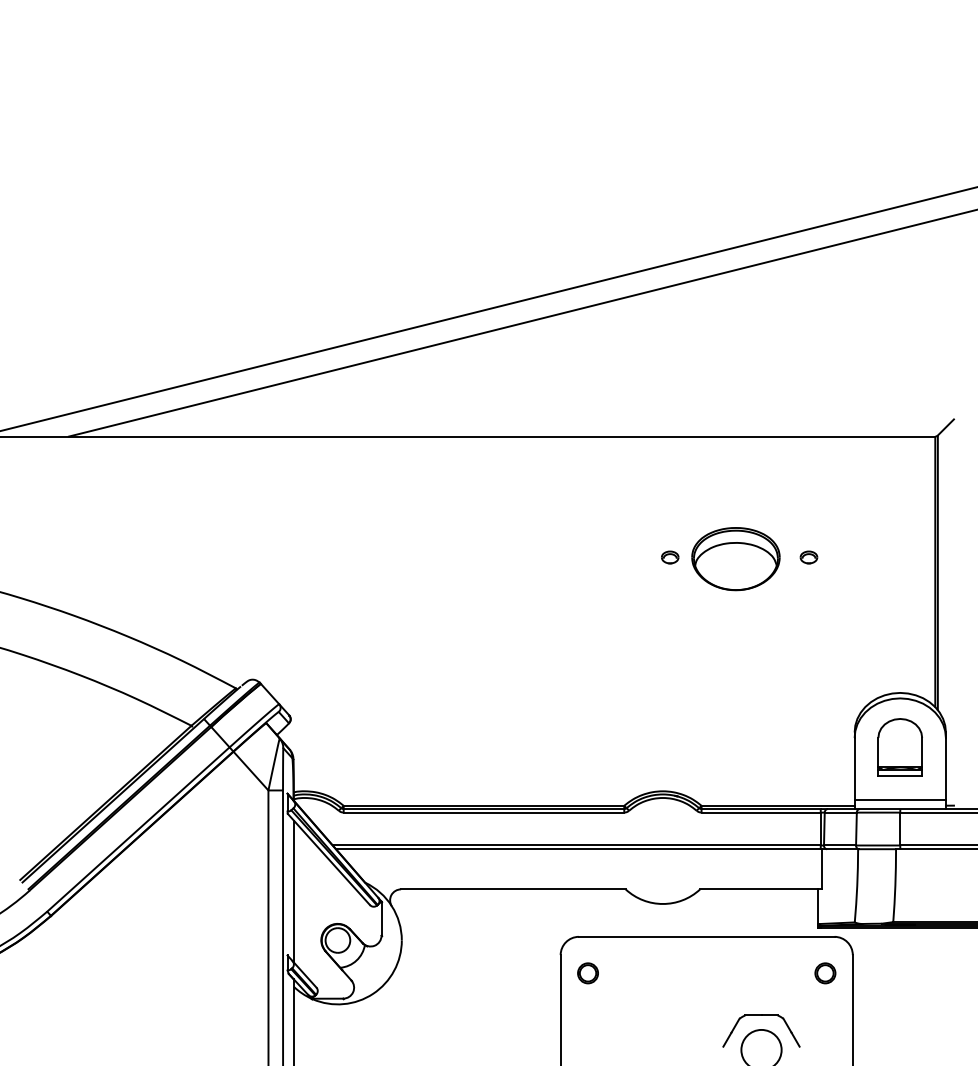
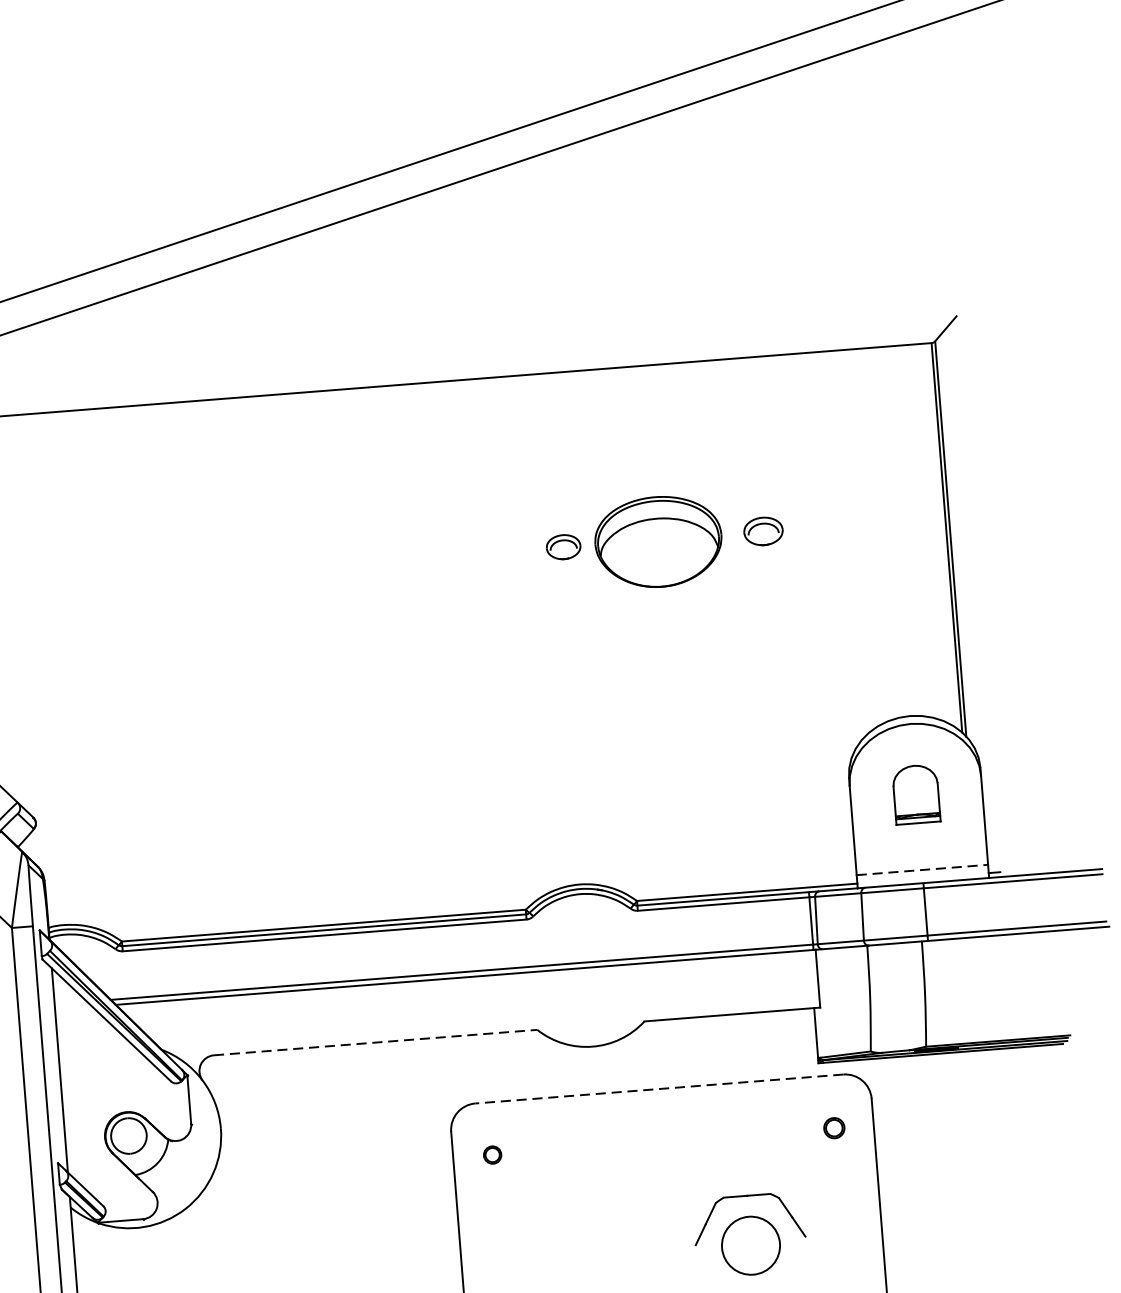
part: (670, 557) -> (564, 547), size x1.4
part: (808, 557) -> (762, 531), size x1.6
part: (899, 747) -> (915, 794), size x0.7
line: (900, 799) -> (922, 869), solid -> dashed
line: (513, 889) -> (375, 1042), solid -> dashed
line: (706, 936) -> (658, 1088), solid -> dashed
part: (587, 973) -> (491, 1155), size x0.6
part: (825, 973) -> (834, 1128), size x0.7

